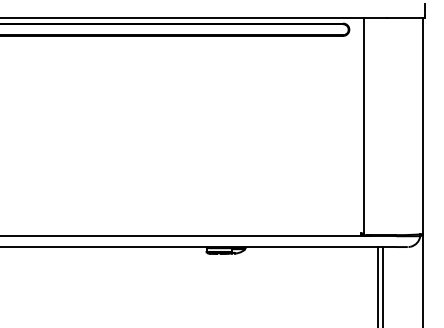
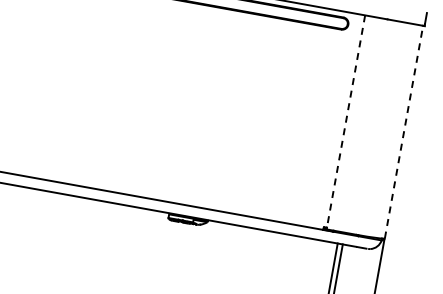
line: (364, 125) -> (346, 121), solid -> dashed
line: (423, 125) -> (404, 131), solid -> dashed

